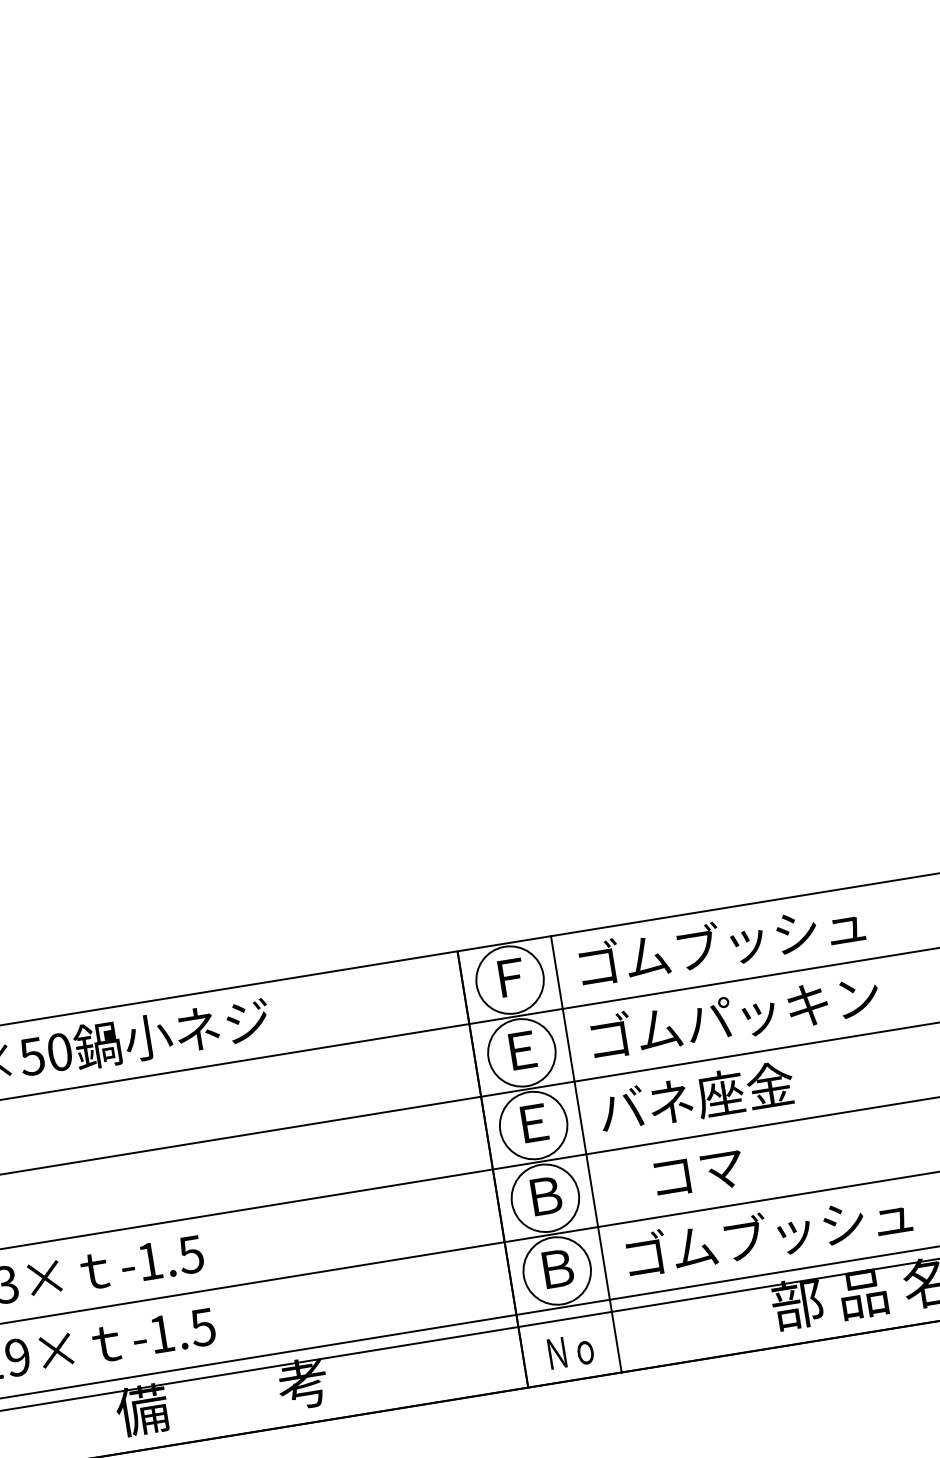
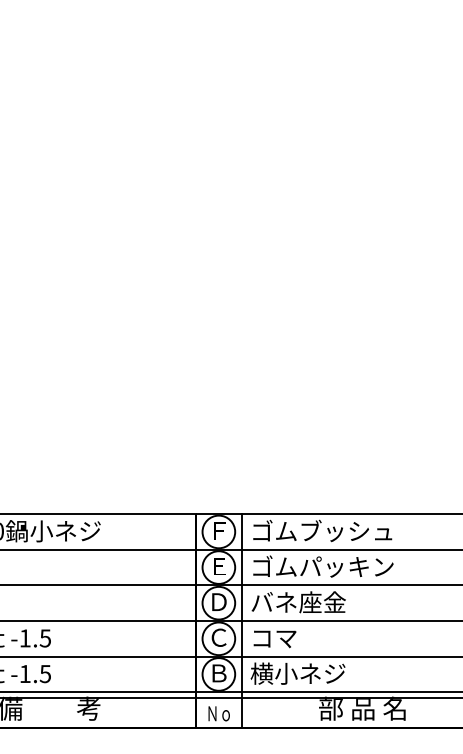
text: (534, 1121) -> (219, 601), Ｅ -> Ｄ
text: (698, 1174) -> (274, 639), moved
text: (544, 1195) -> (218, 637), Ｂ -> Ｃ
text: (766, 1235) -> (321, 673), ゴムブッシュ -> 横小ネジ

